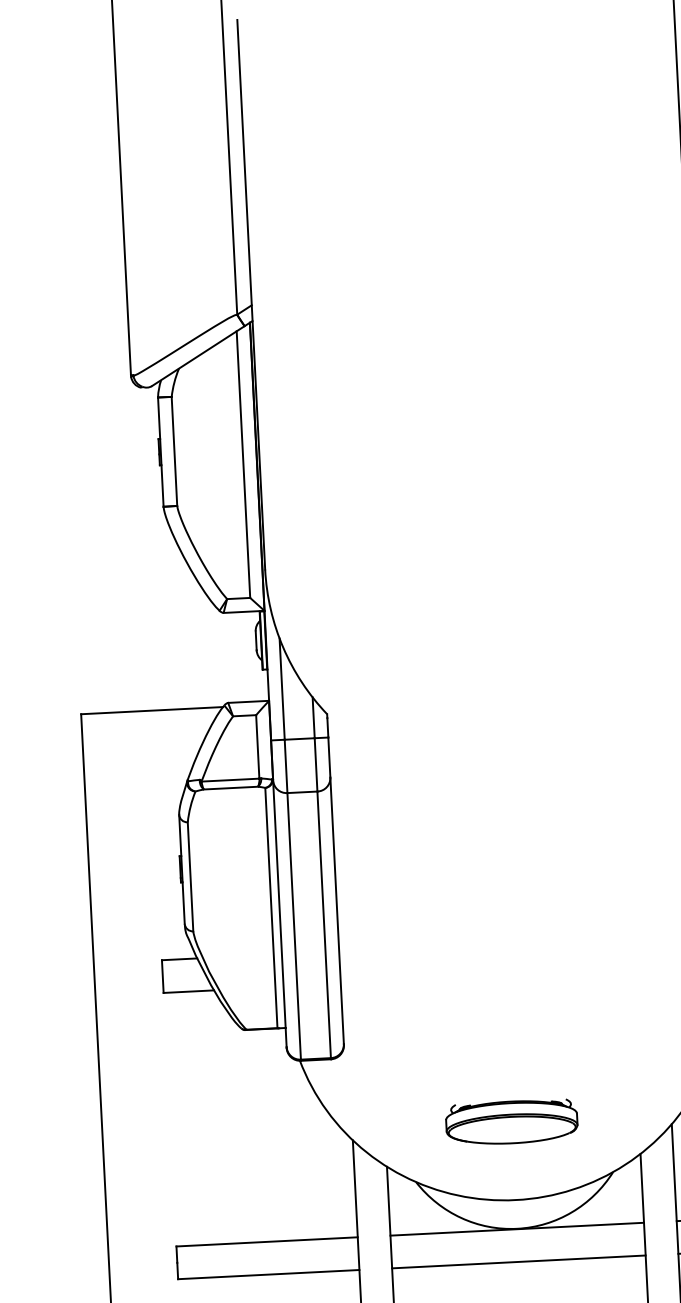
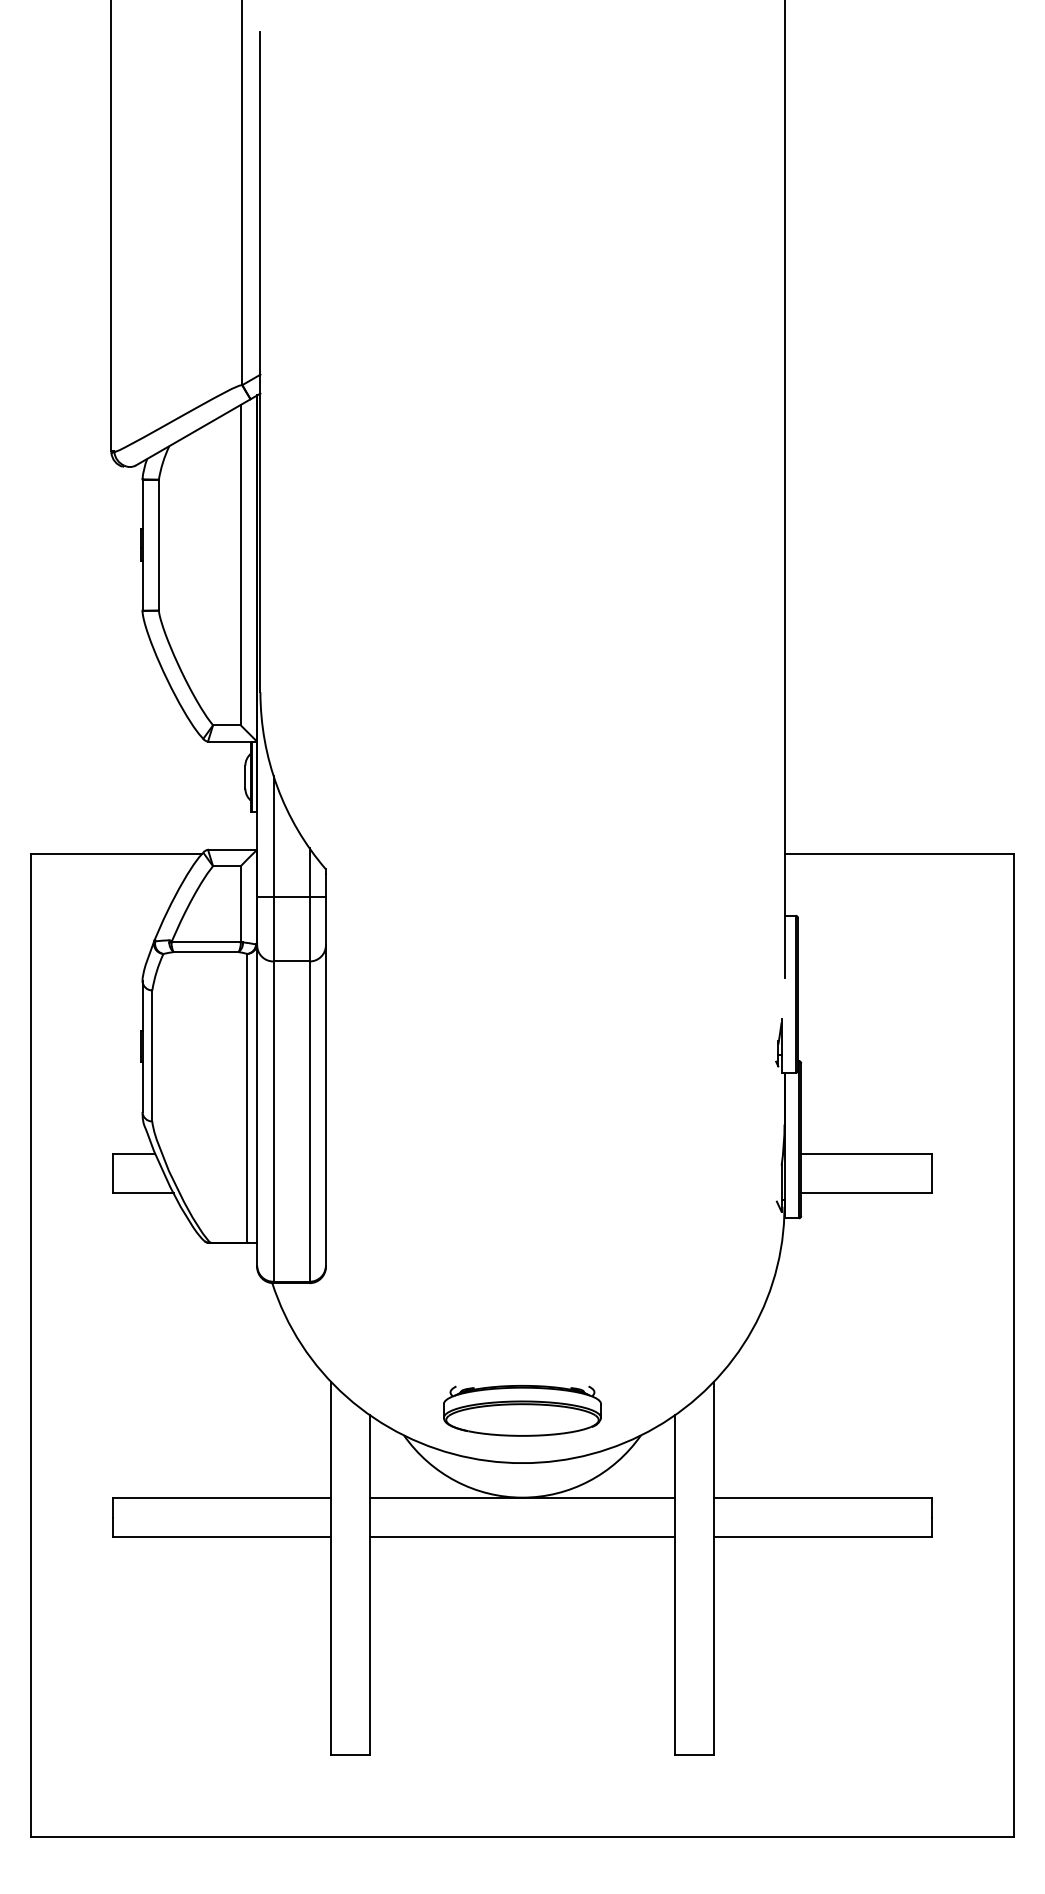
part: (511, 1122) -> (522, 1410), moved

